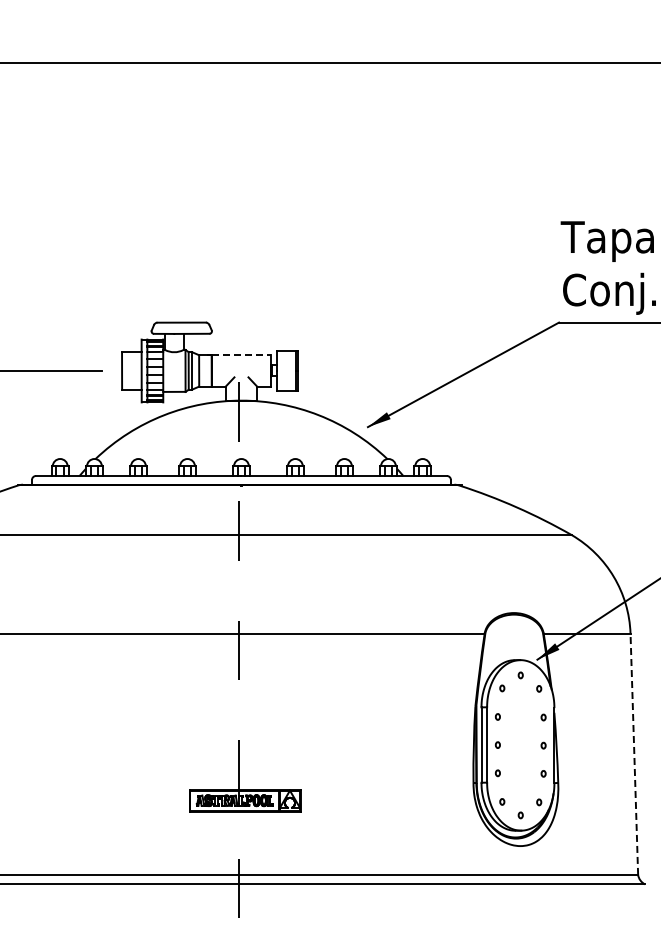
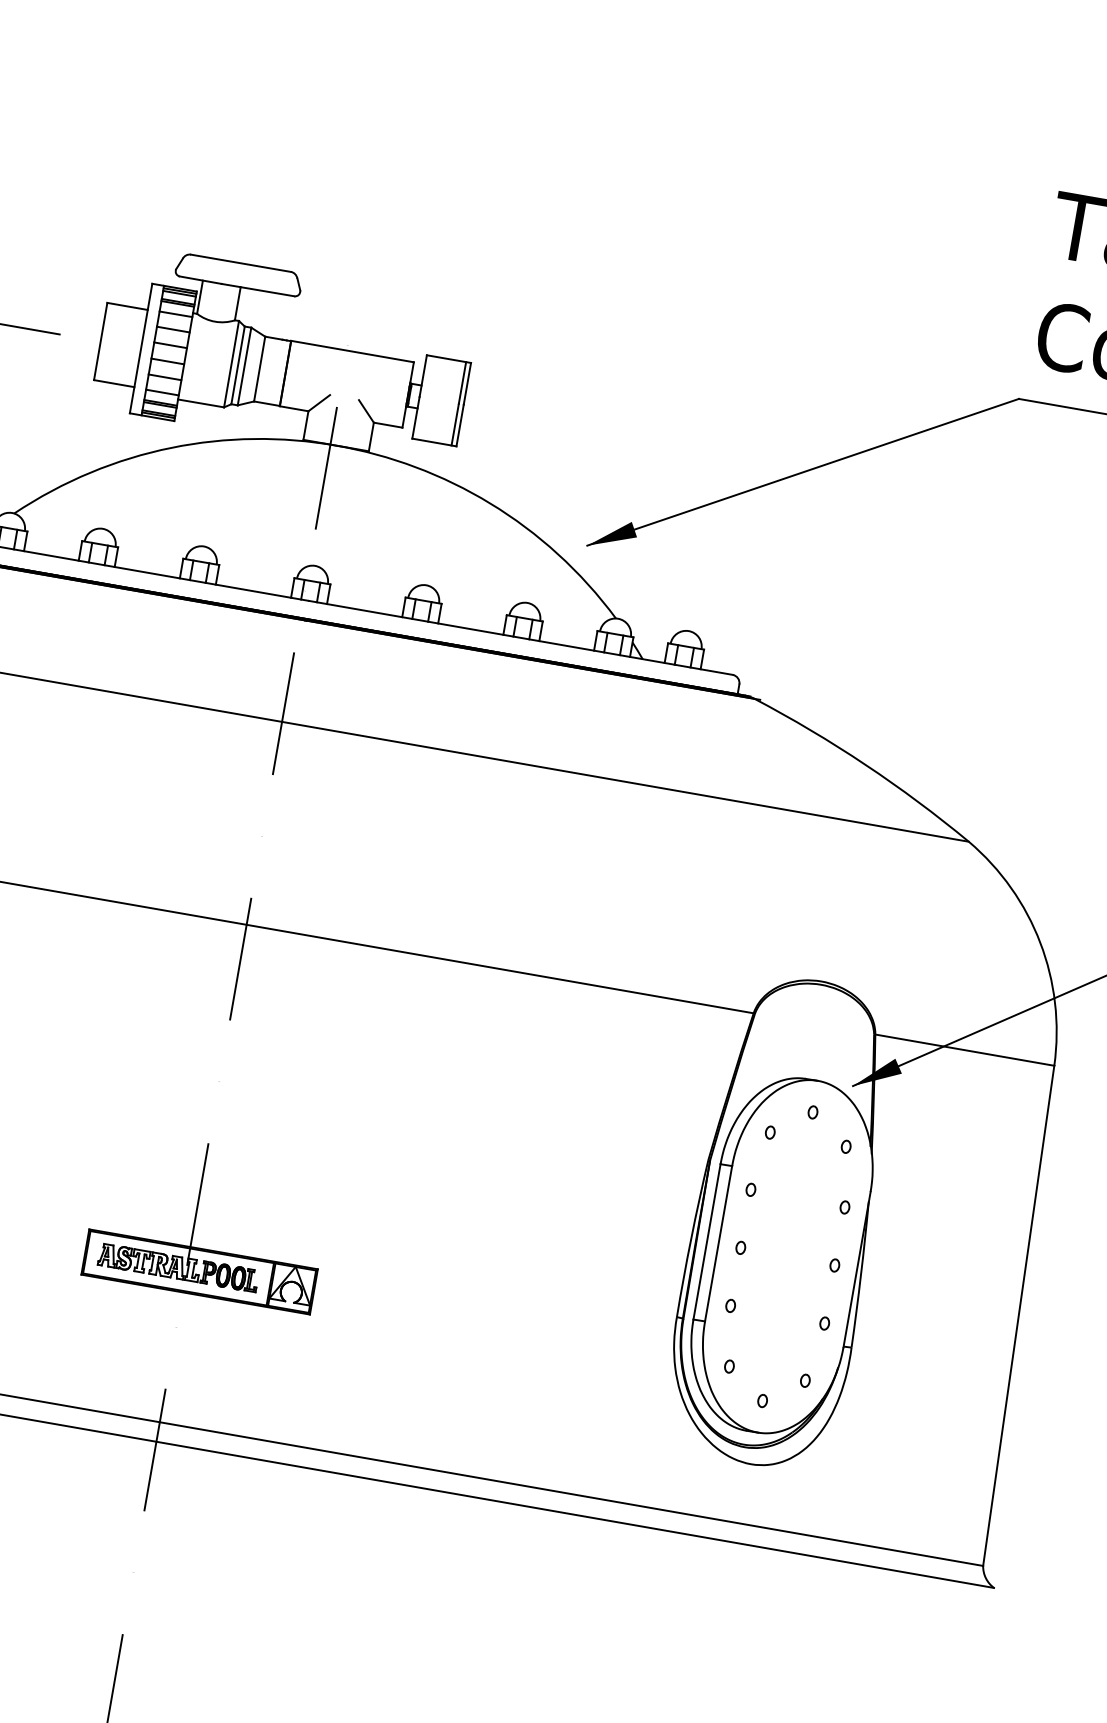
line: (241, 355) -> (352, 352), dashed -> solid
line: (634, 754) -> (1019, 1316), dashed -> solid

